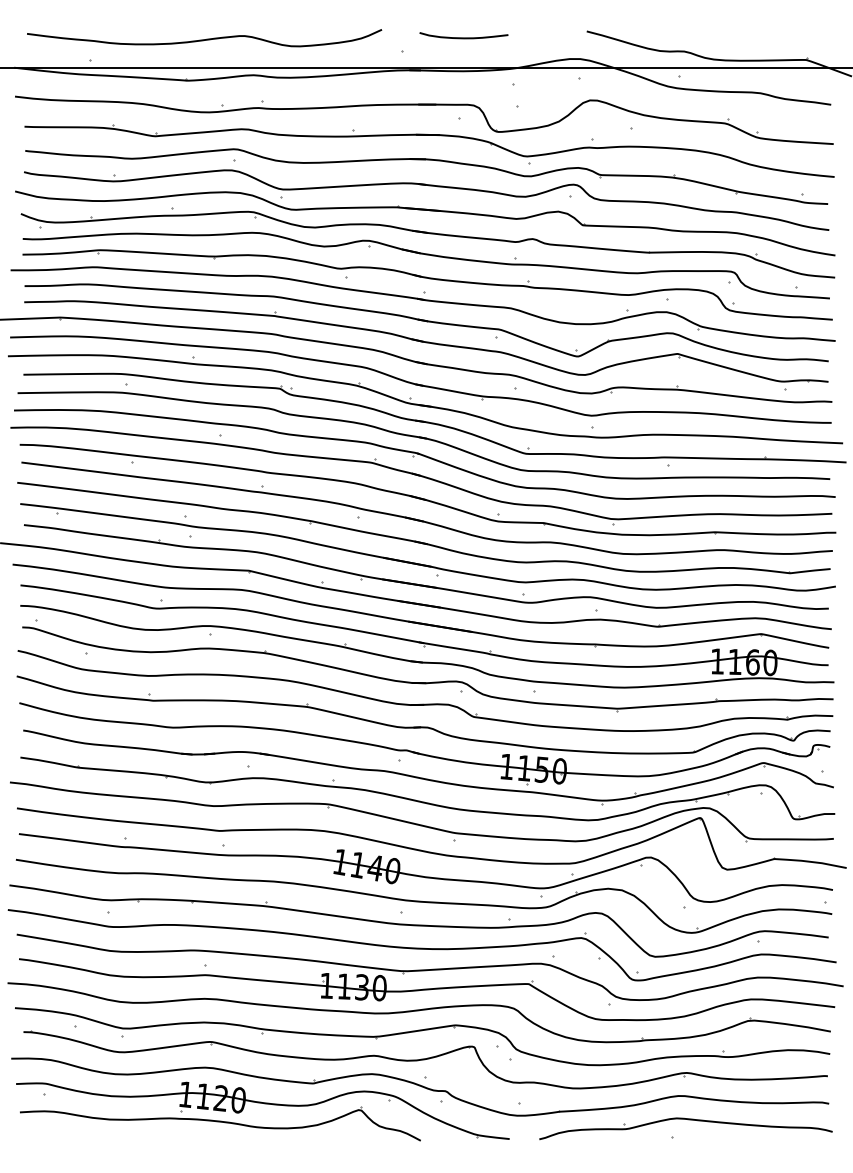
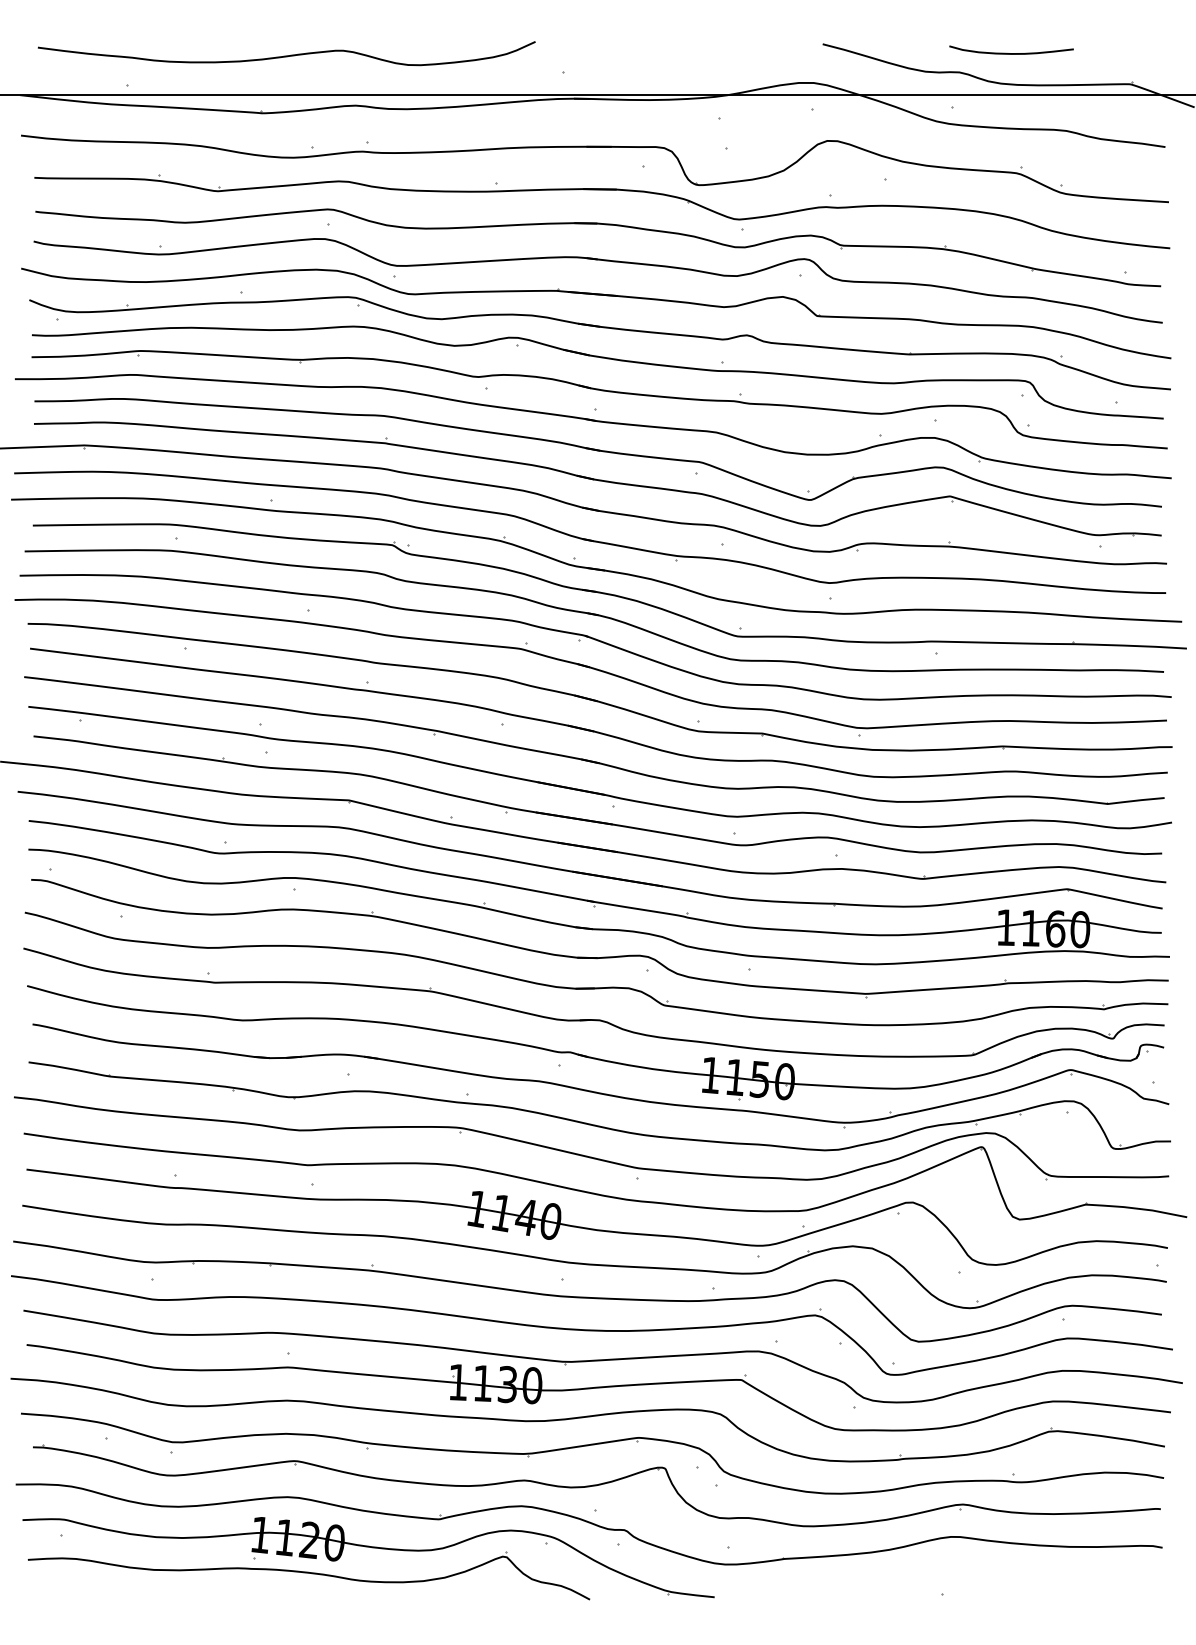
curve: (463, 38) -> (1011, 53), moved
part: (686, 1119) -> (962, 1570), removed

